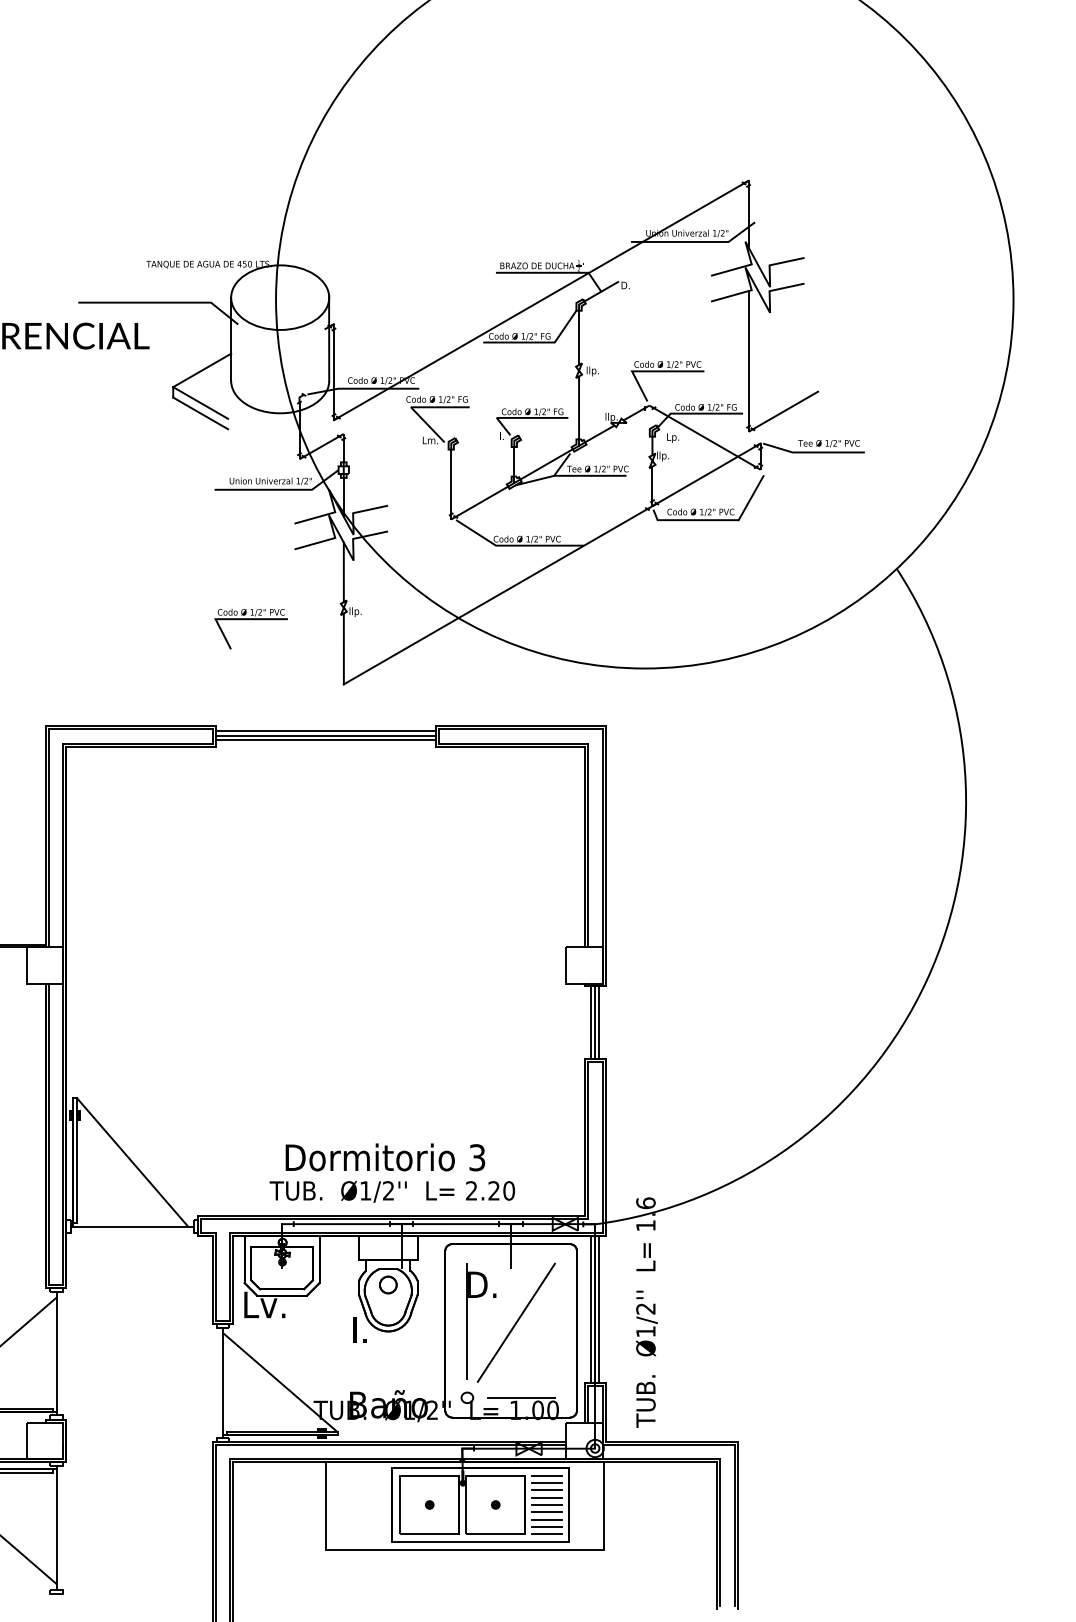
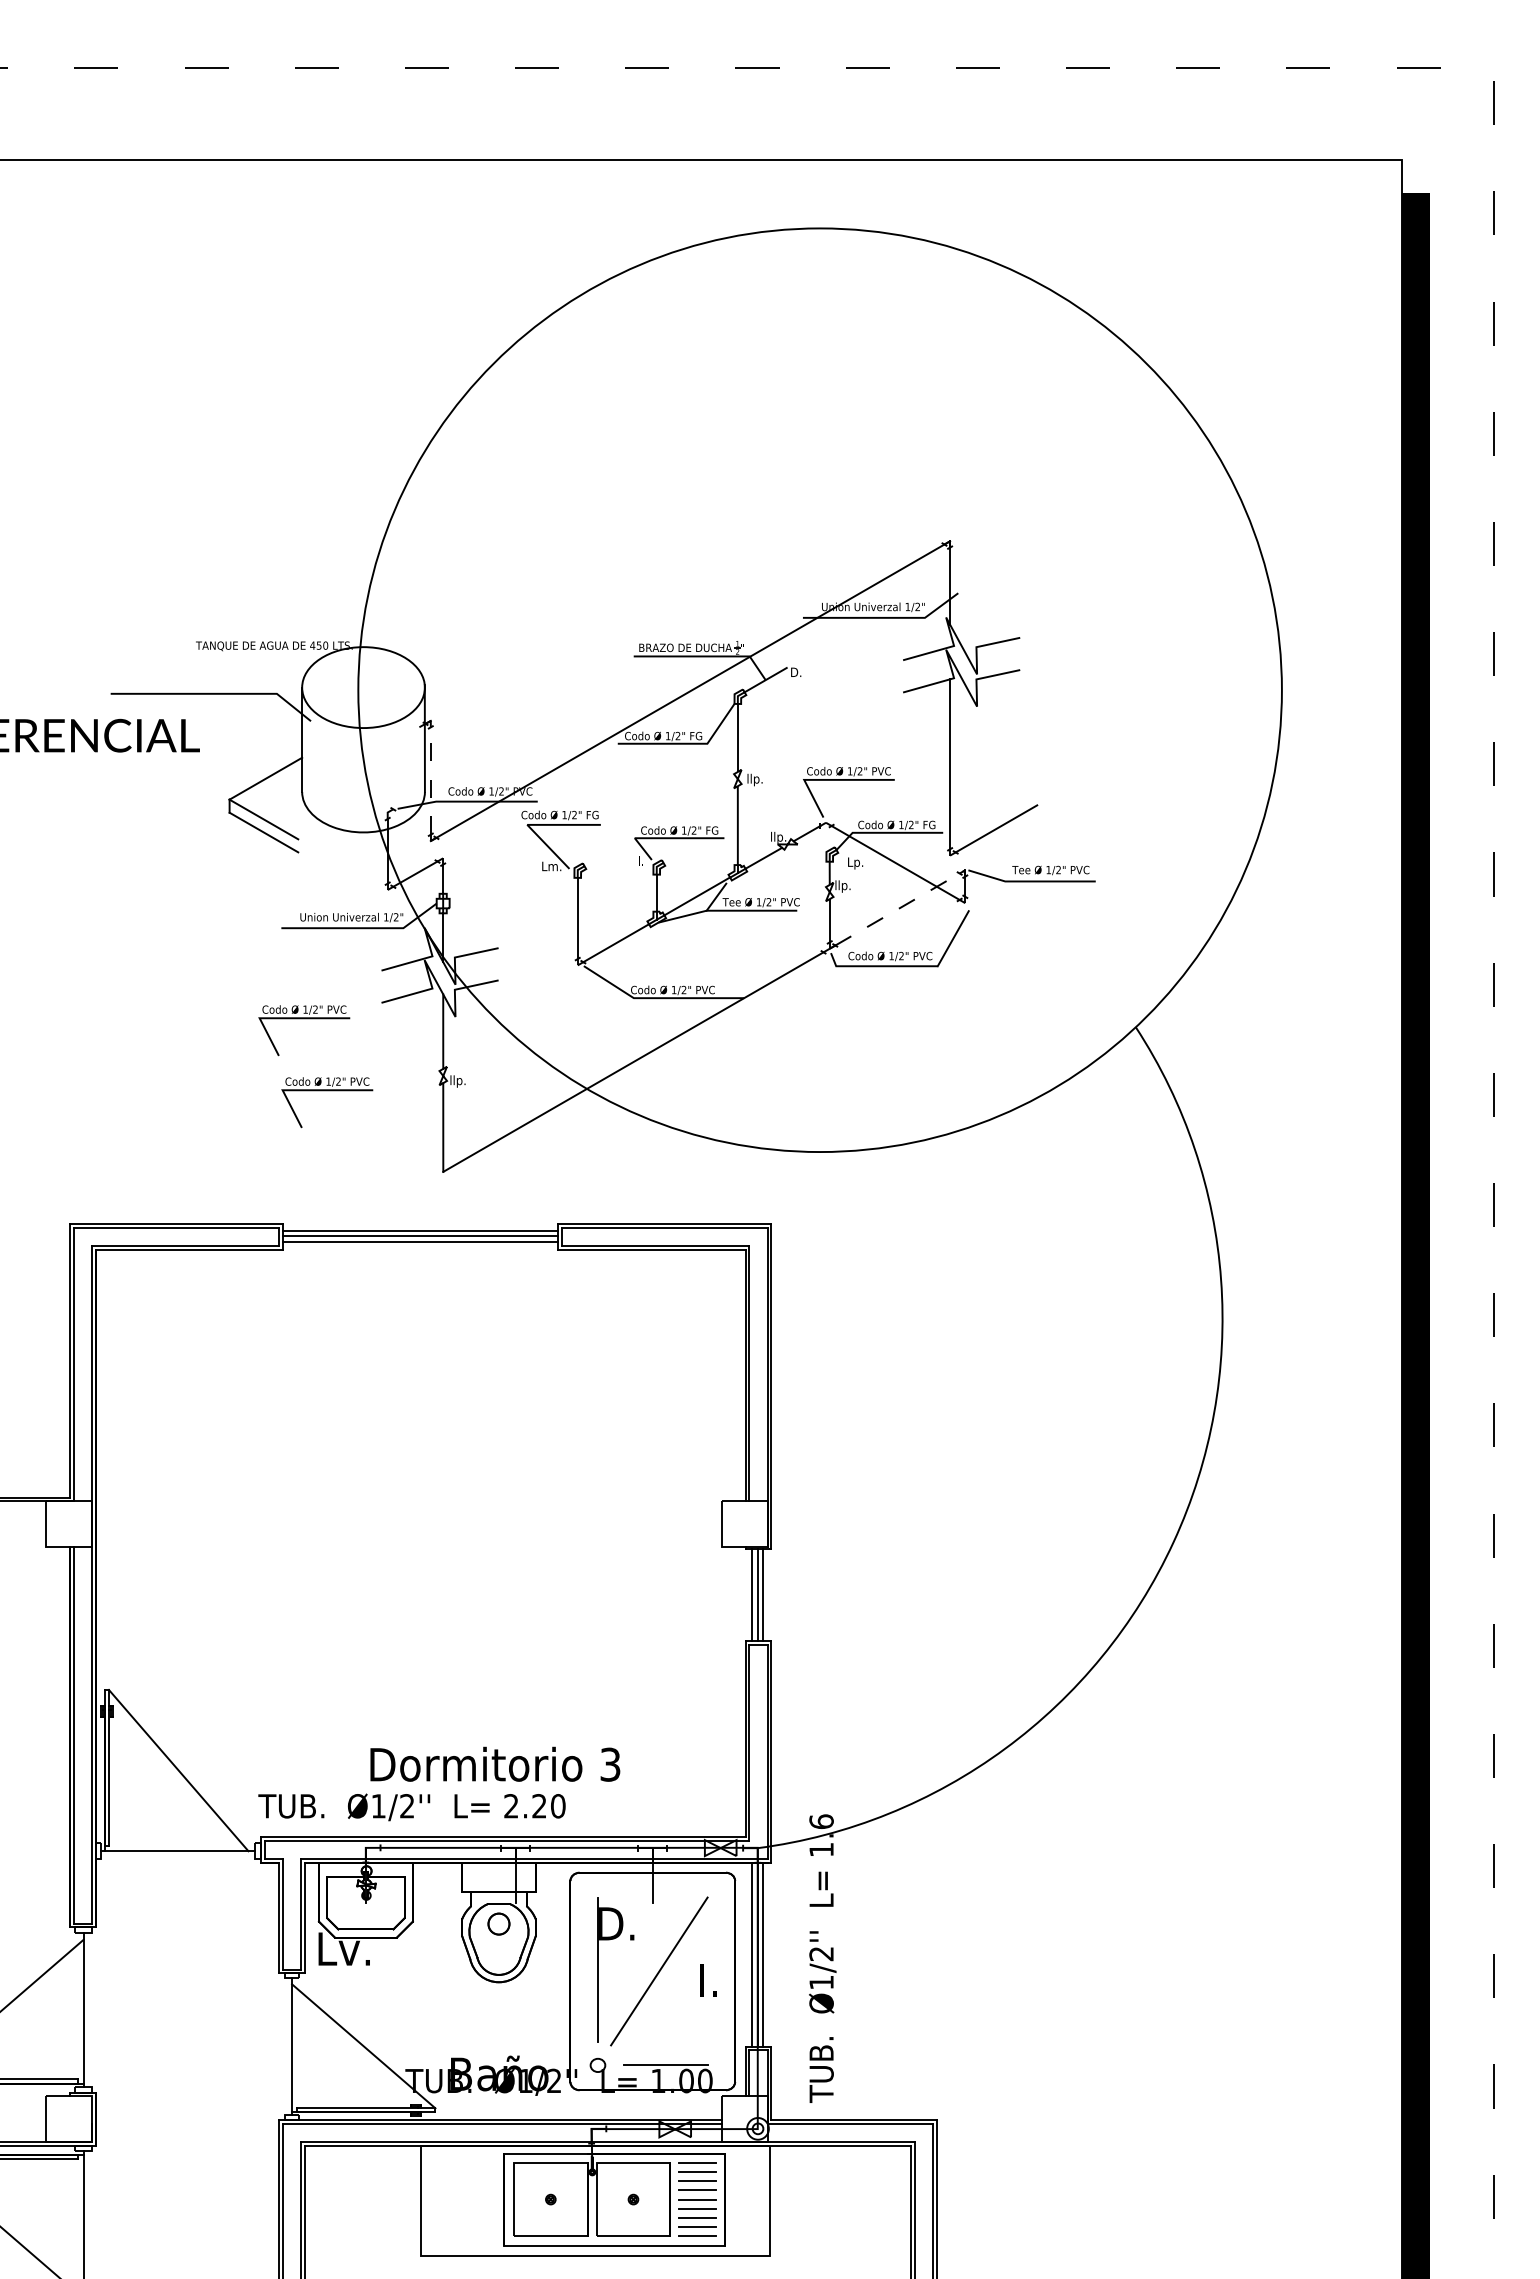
line: (333, 372) -> (430, 781), solid -> dashed
line: (708, 473) -> (900, 907), solid -> dashed
part: (233, 562) -> (304, 1019), added
text: (391, 1191) -> (411, 1807), moved
text: (360, 1330) -> (708, 1980), moved

